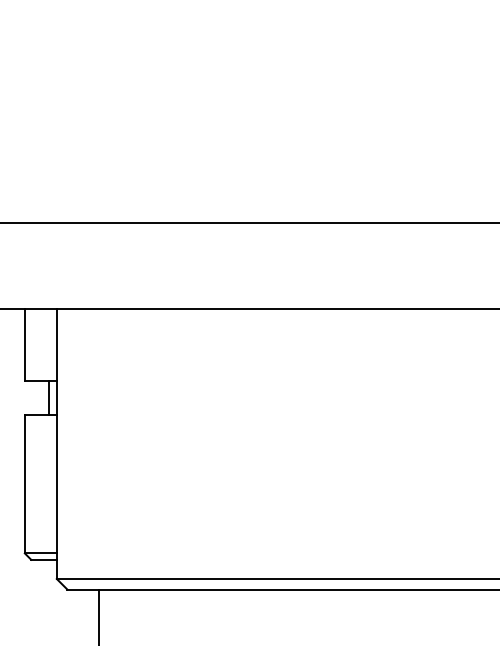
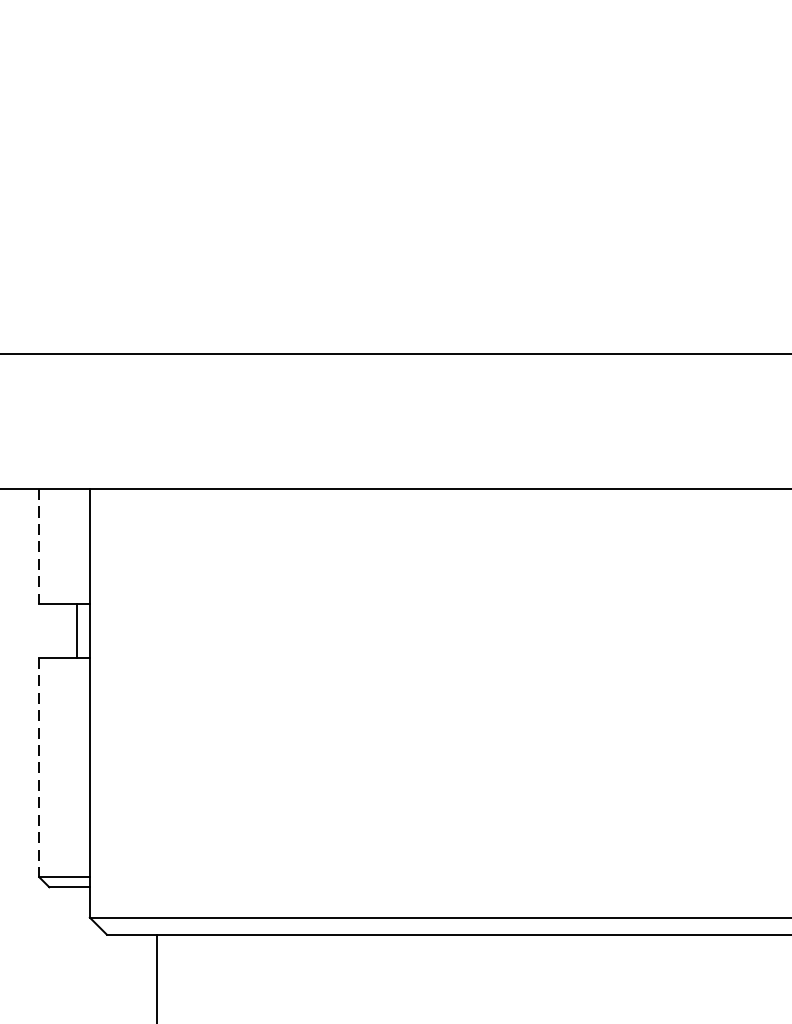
line: (24, 345) -> (38, 547), solid -> dashed
line: (24, 484) -> (38, 767), solid -> dashed

